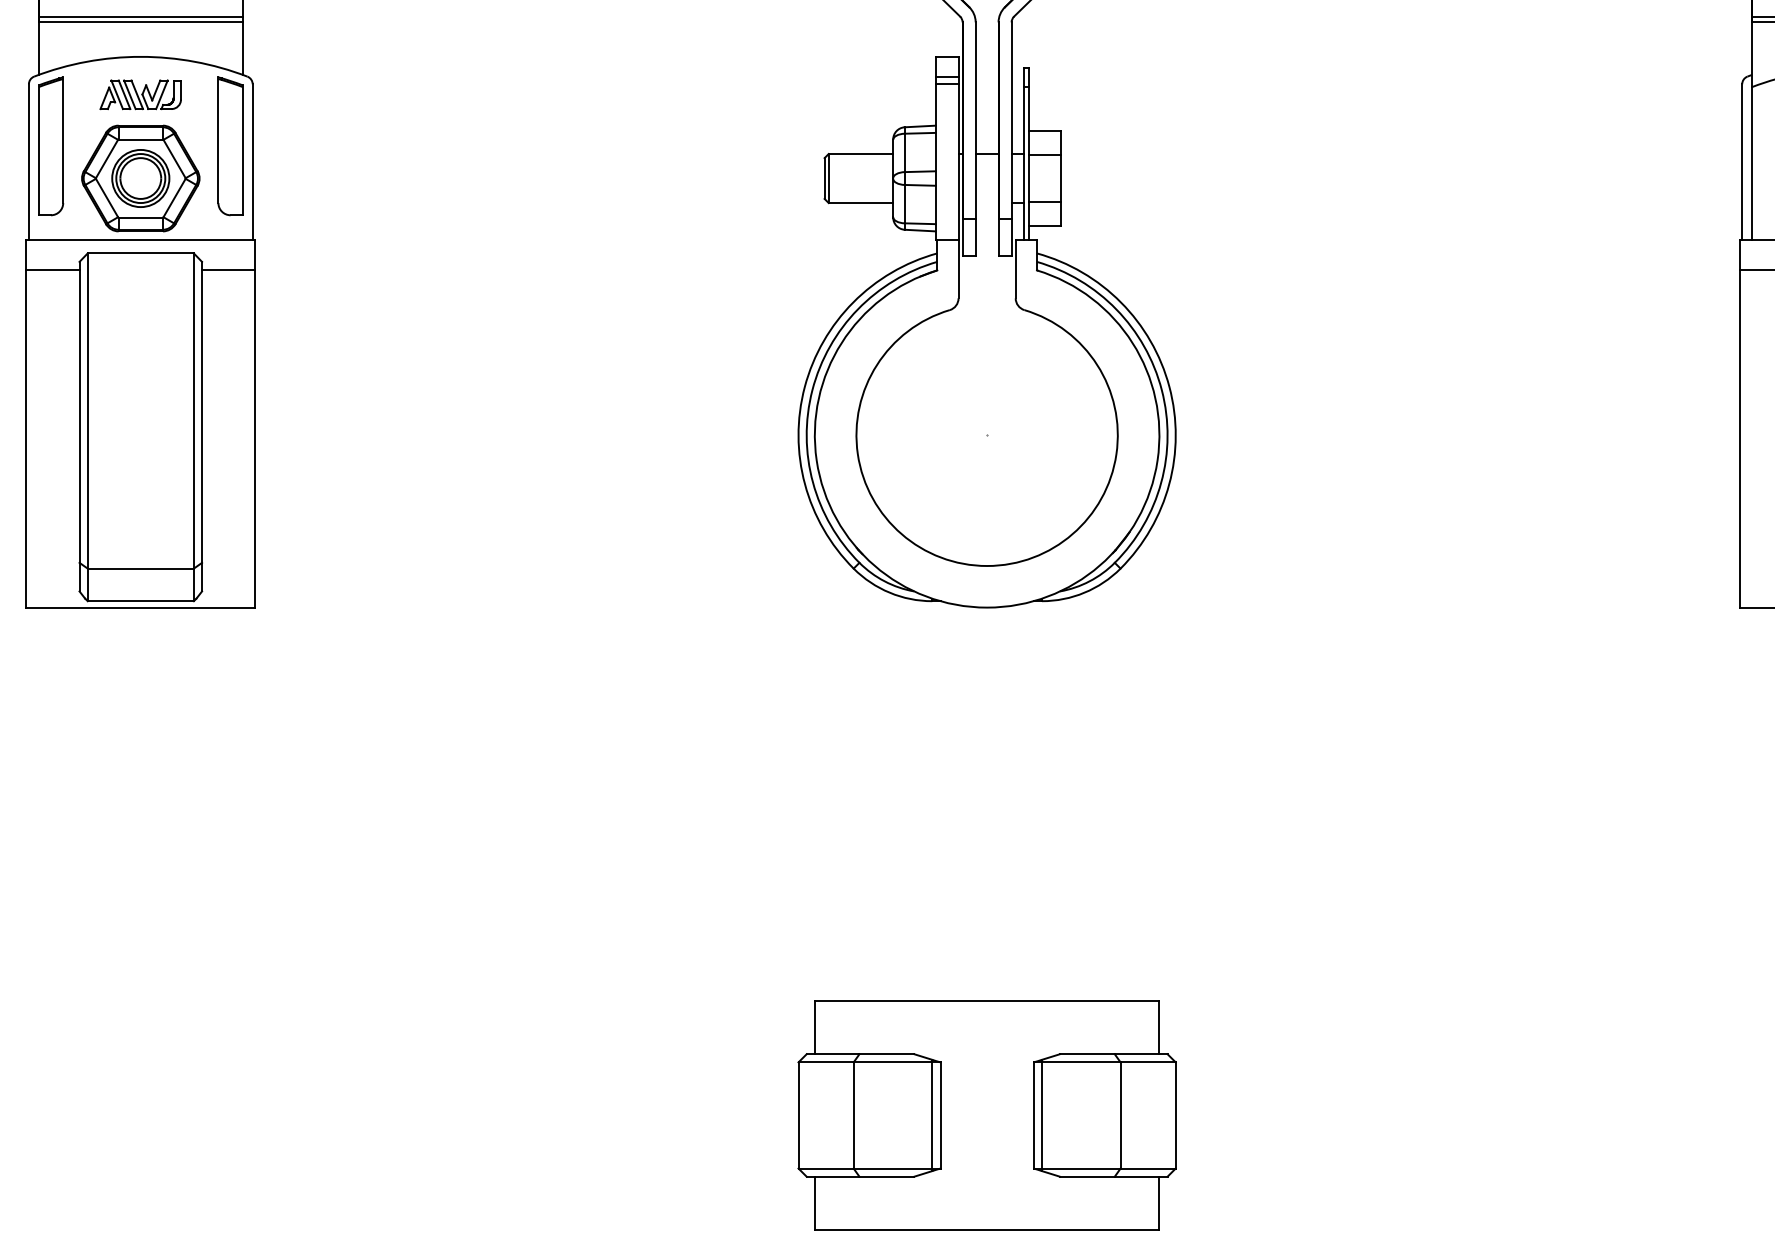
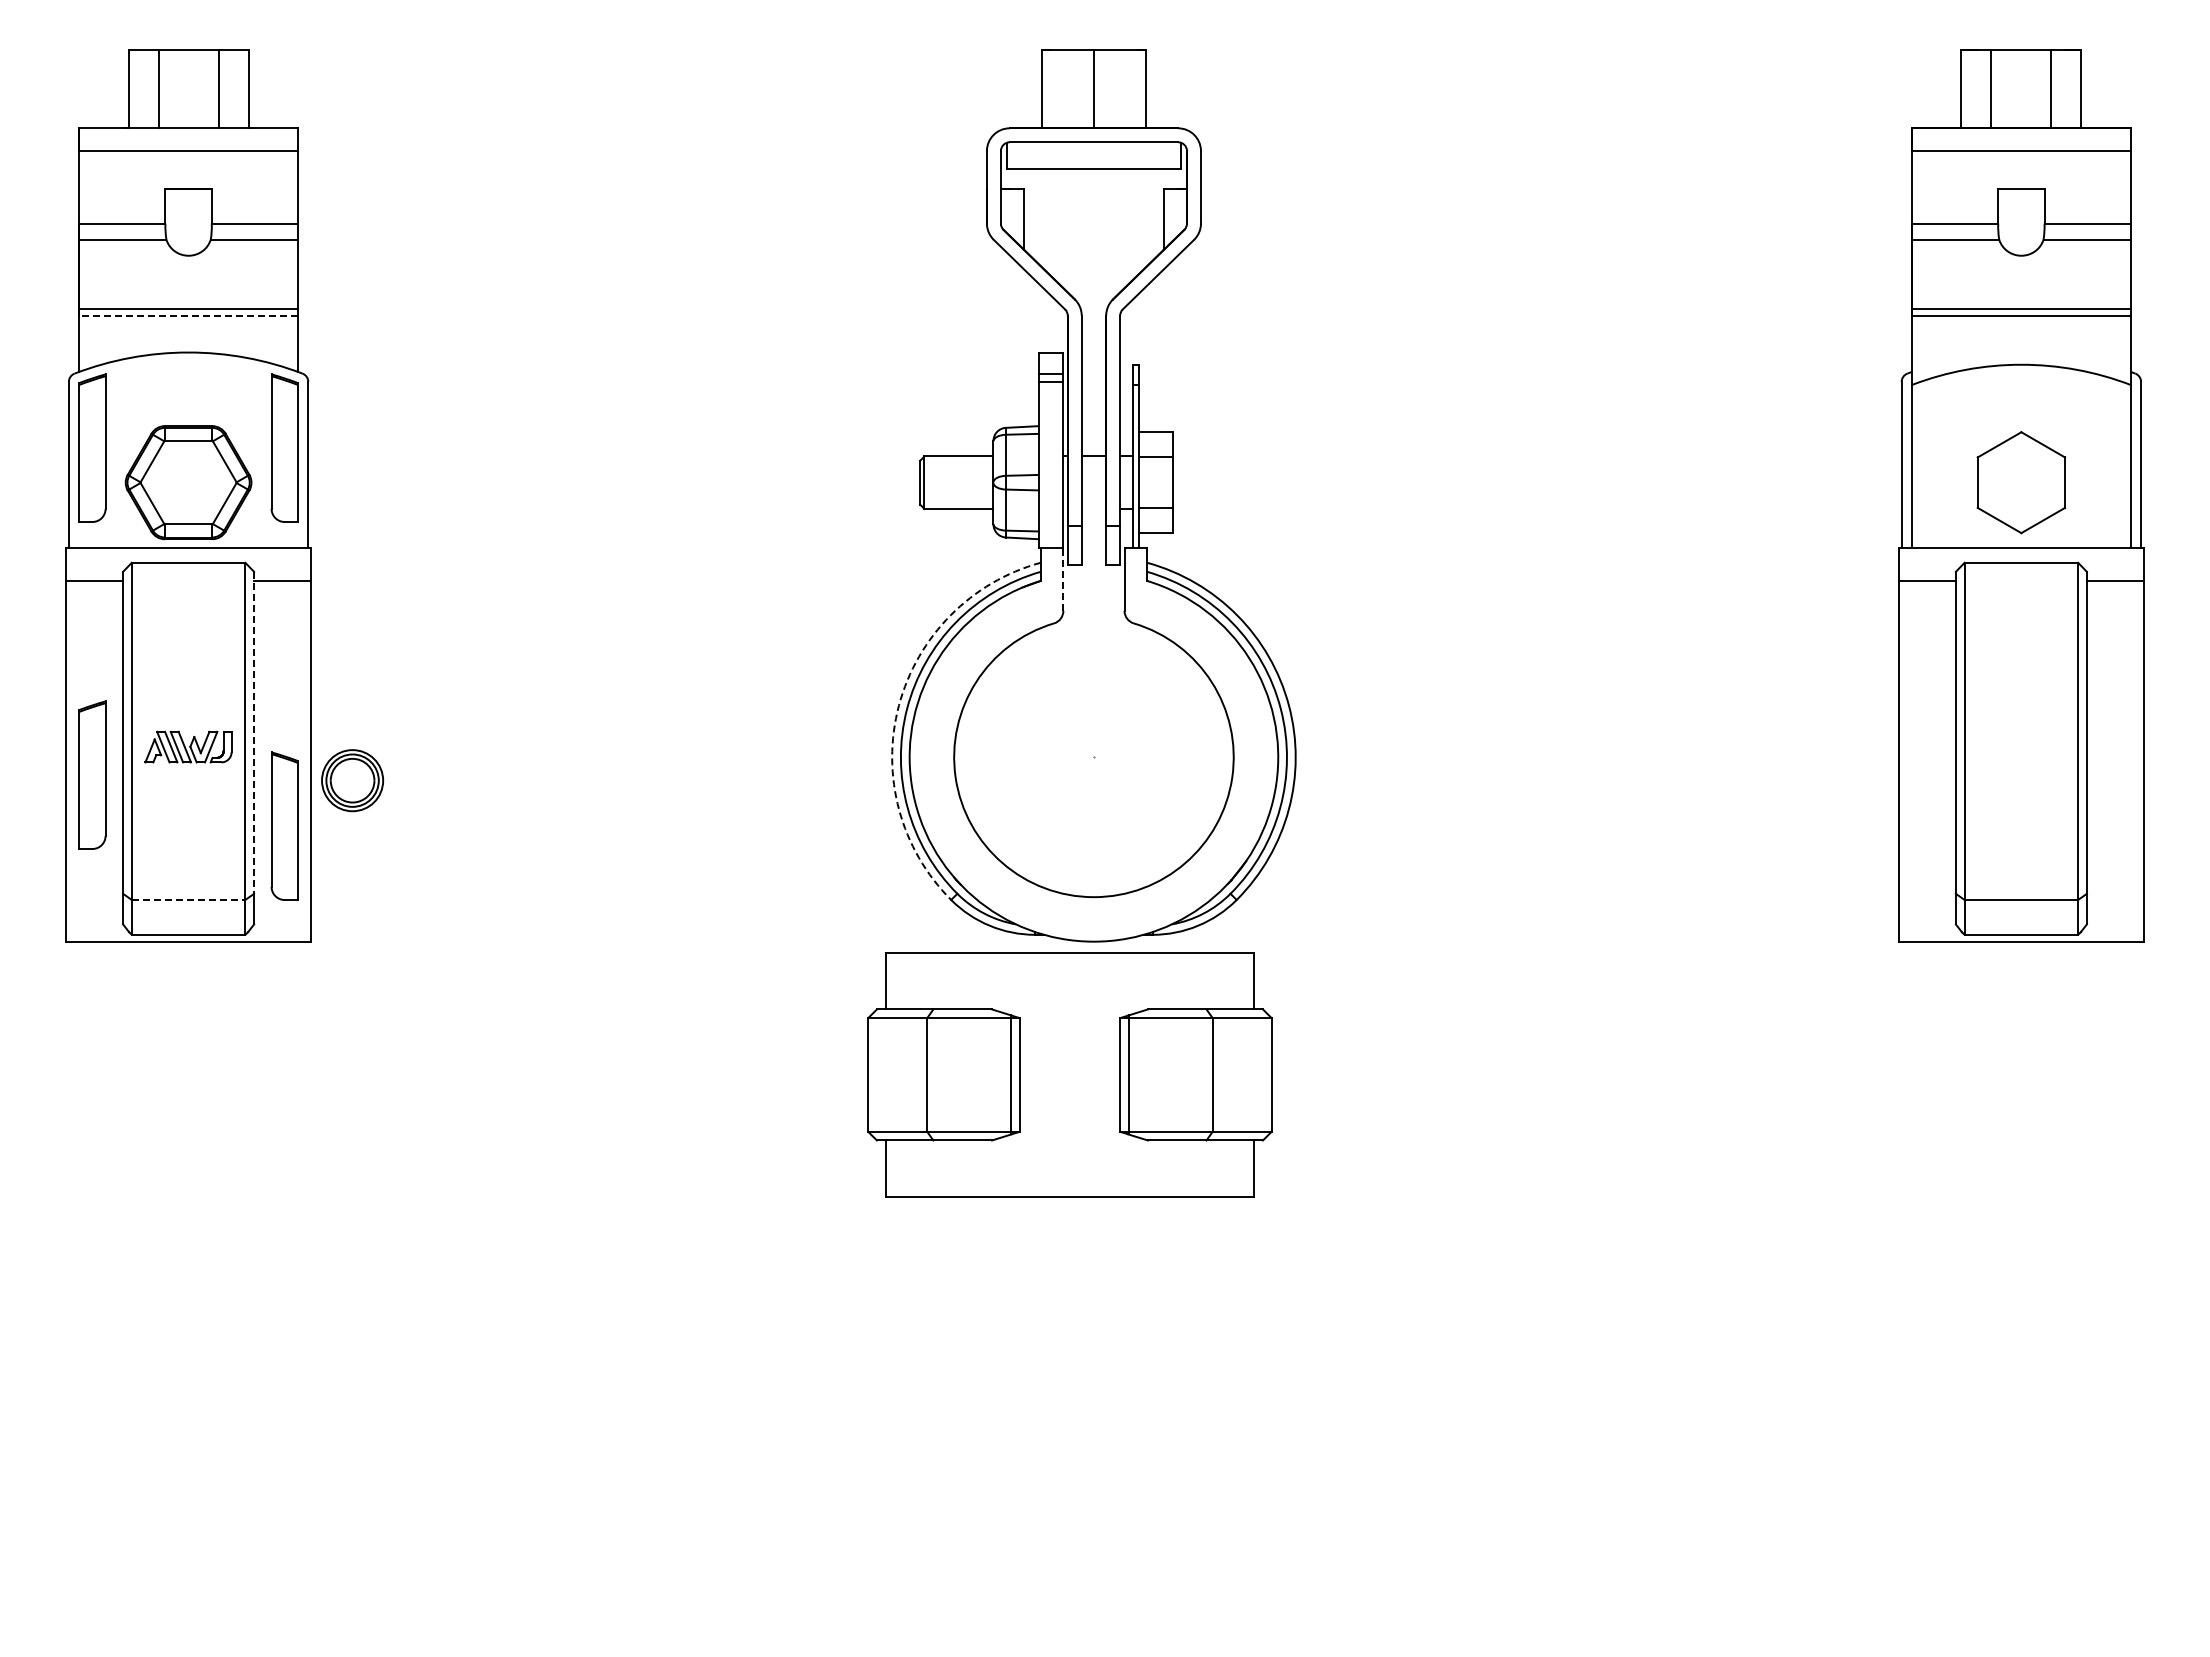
line: (140, 22) -> (188, 315), solid -> dashed
part: (140, 94) -> (188, 746), moved
part: (140, 178) -> (352, 780), moved
line: (958, 269) -> (1063, 579), solid -> dashed
arc: (804, 386) -> (898, 705), solid -> dashed
line: (202, 412) -> (254, 732), solid -> dashed
part: (50, 451) -> (92, 774), added
part: (230, 498) -> (284, 825), added
line: (140, 568) -> (188, 899), solid -> dashed
part: (986, 1115) -> (1069, 1074), moved

